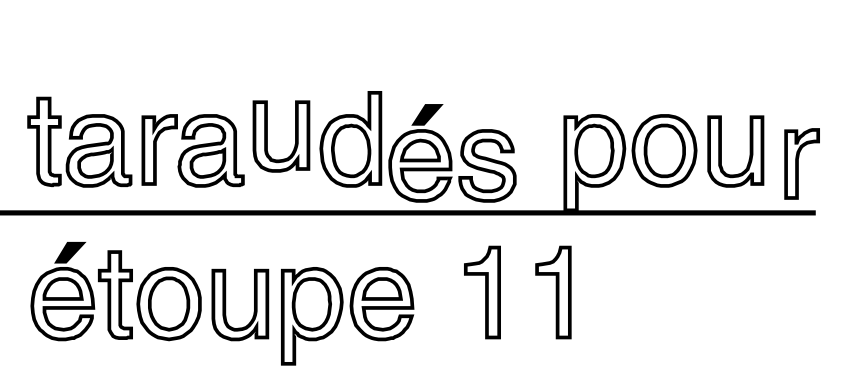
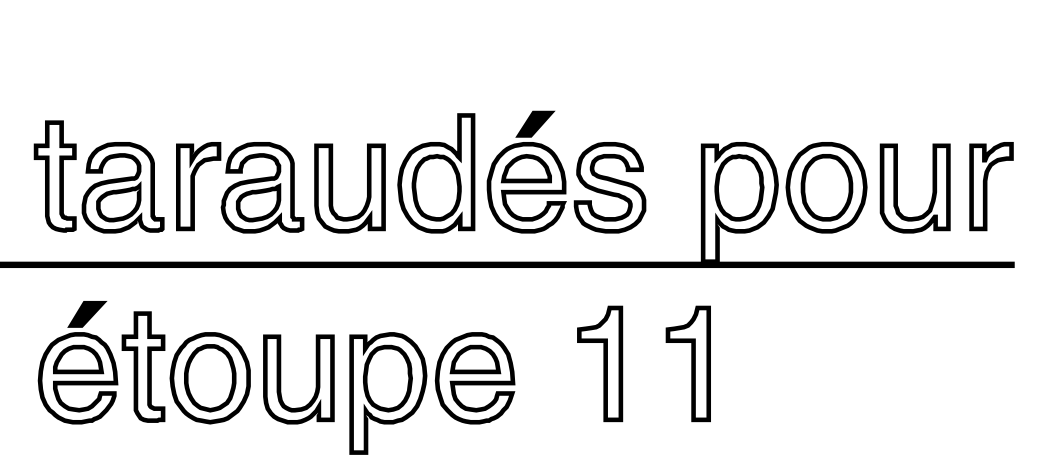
part: (267, 136) -> (332, 188), moved
part: (452, 153) -> (566, 172), moved
part: (801, 163) -> (990, 185), moved

